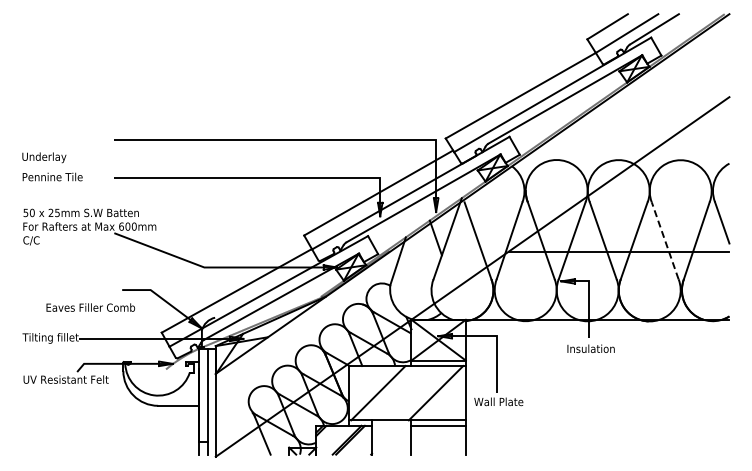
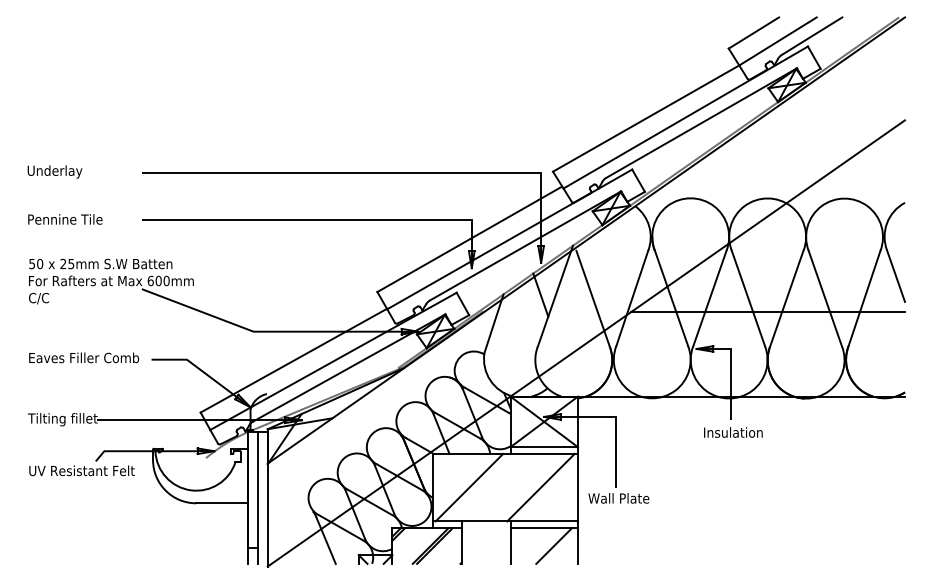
text: (44, 157) -> (55, 171), moved
line: (665, 240) -> (825, 298), dashed -> solid
text: (90, 307) -> (83, 357), moved
line: (446, 439) -> (553, 545), added

